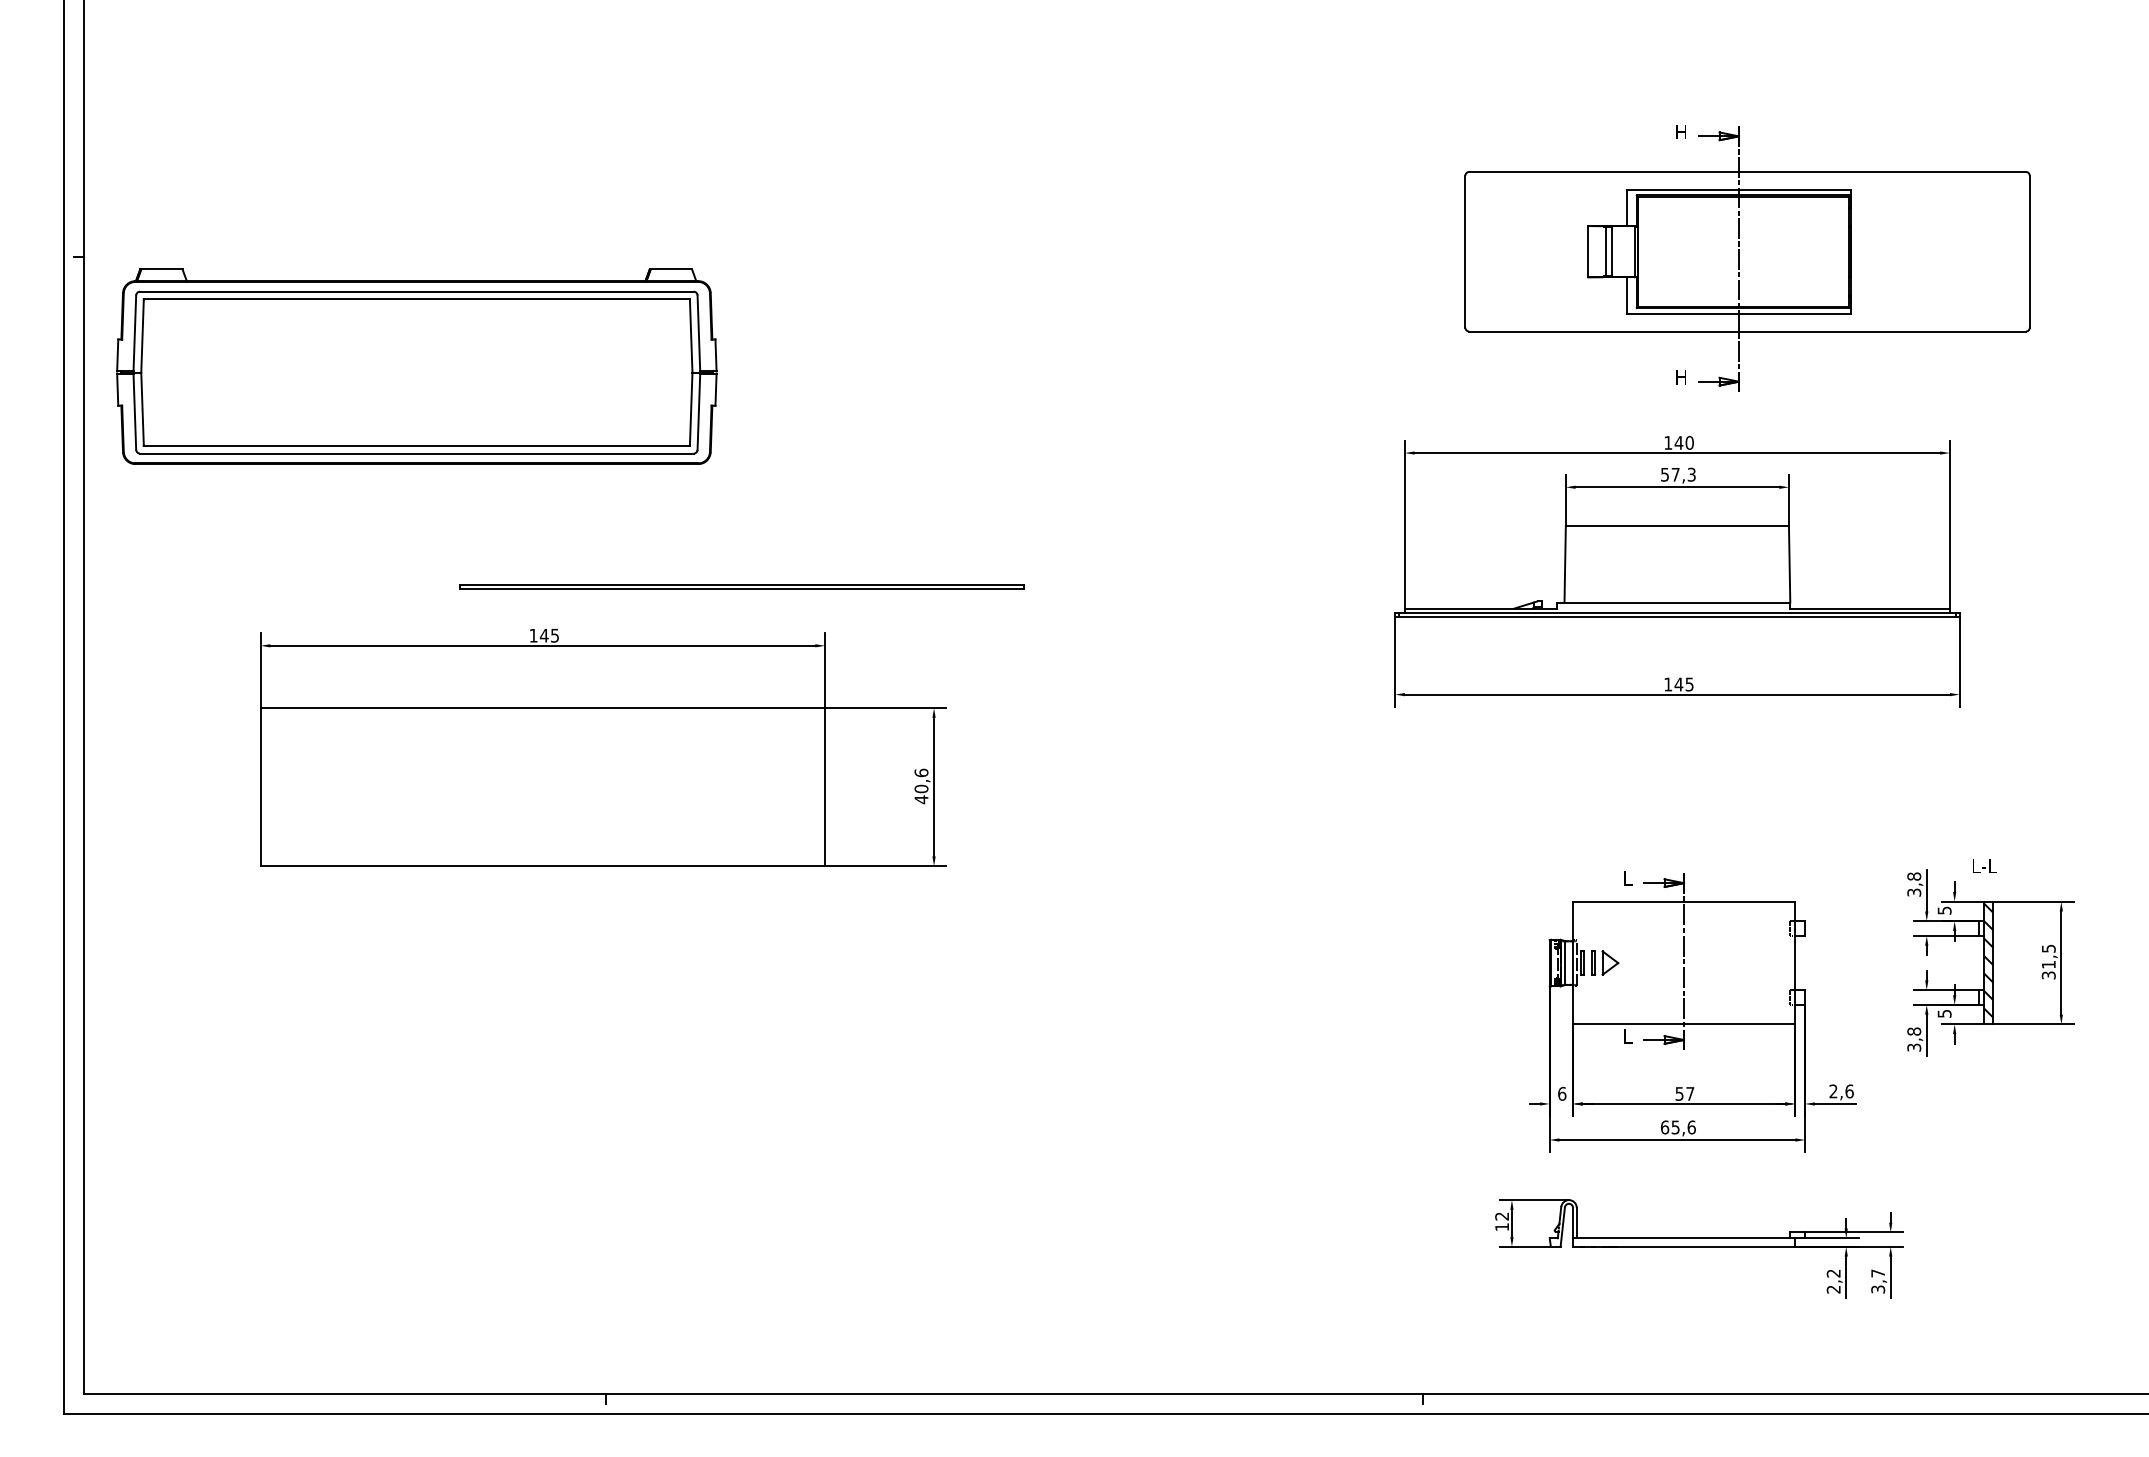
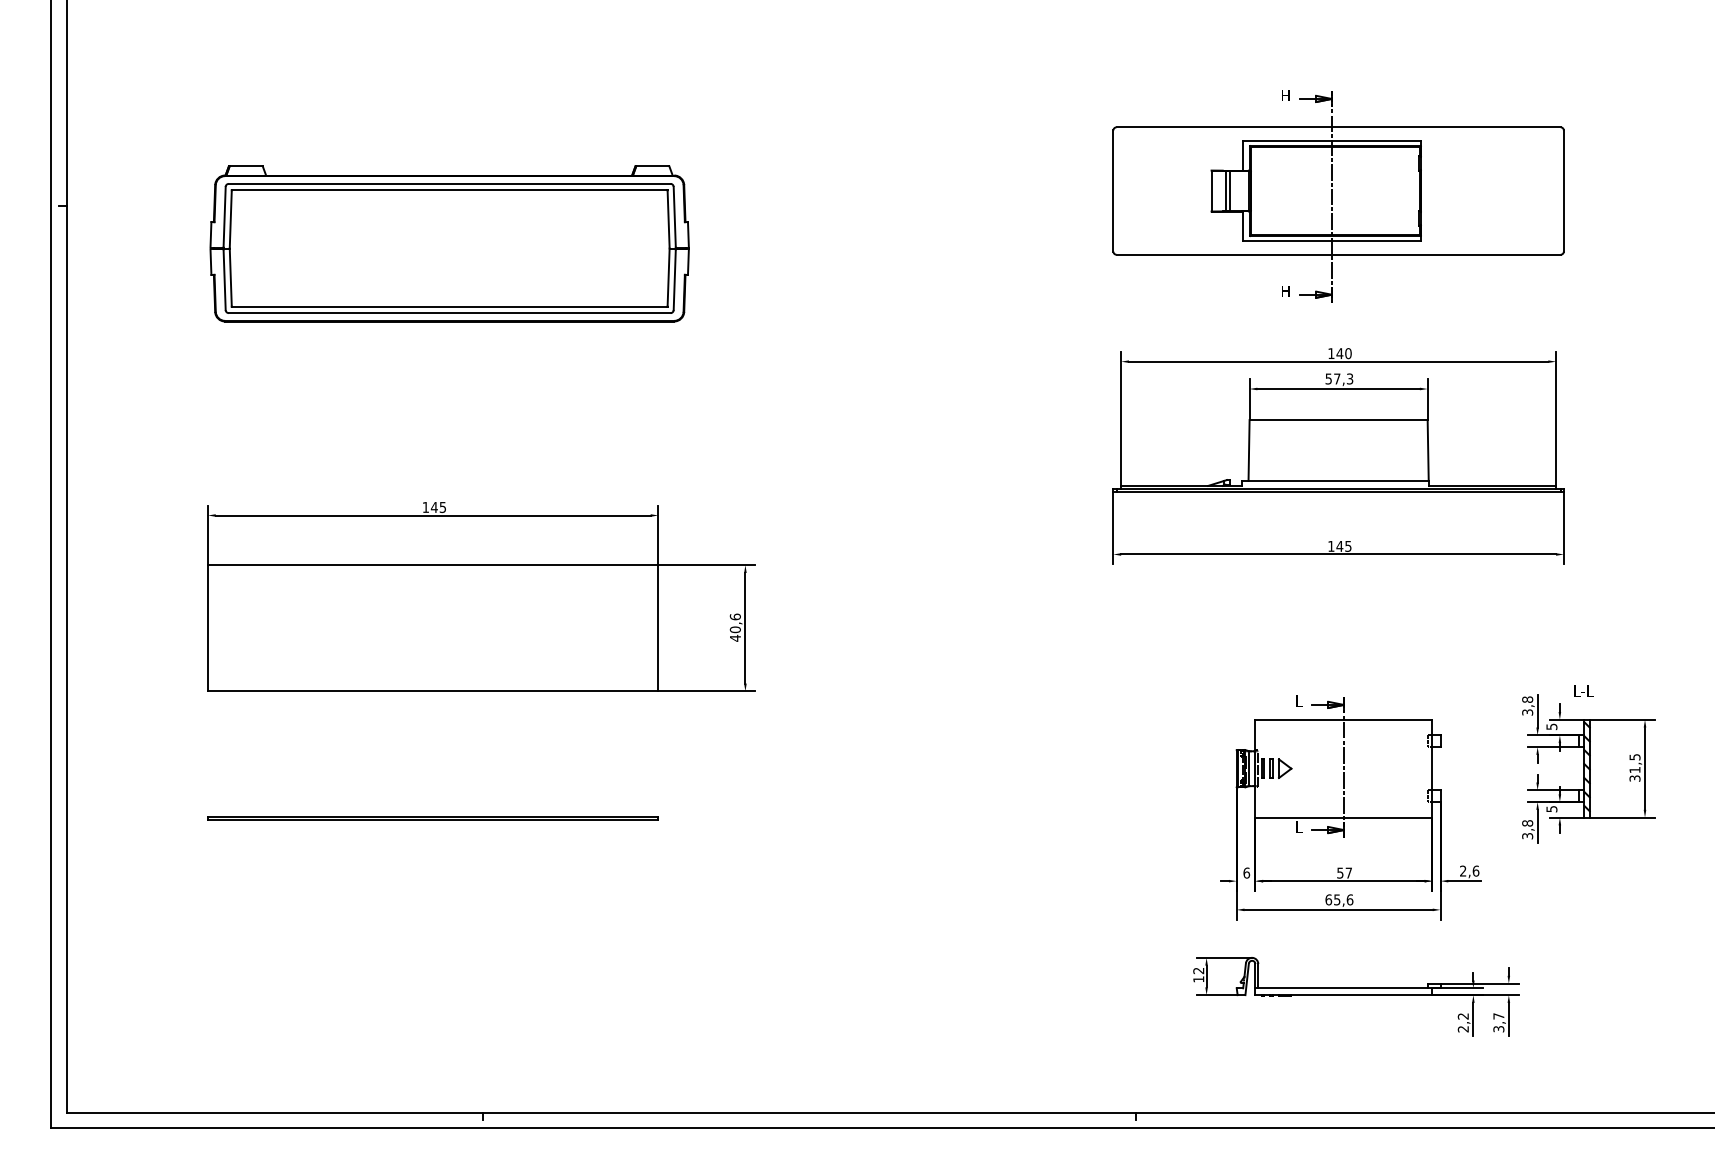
part: (1747, 258) -> (1338, 196), moved
part: (416, 366) -> (449, 243), moved
line: (741, 585) -> (432, 817), moved

